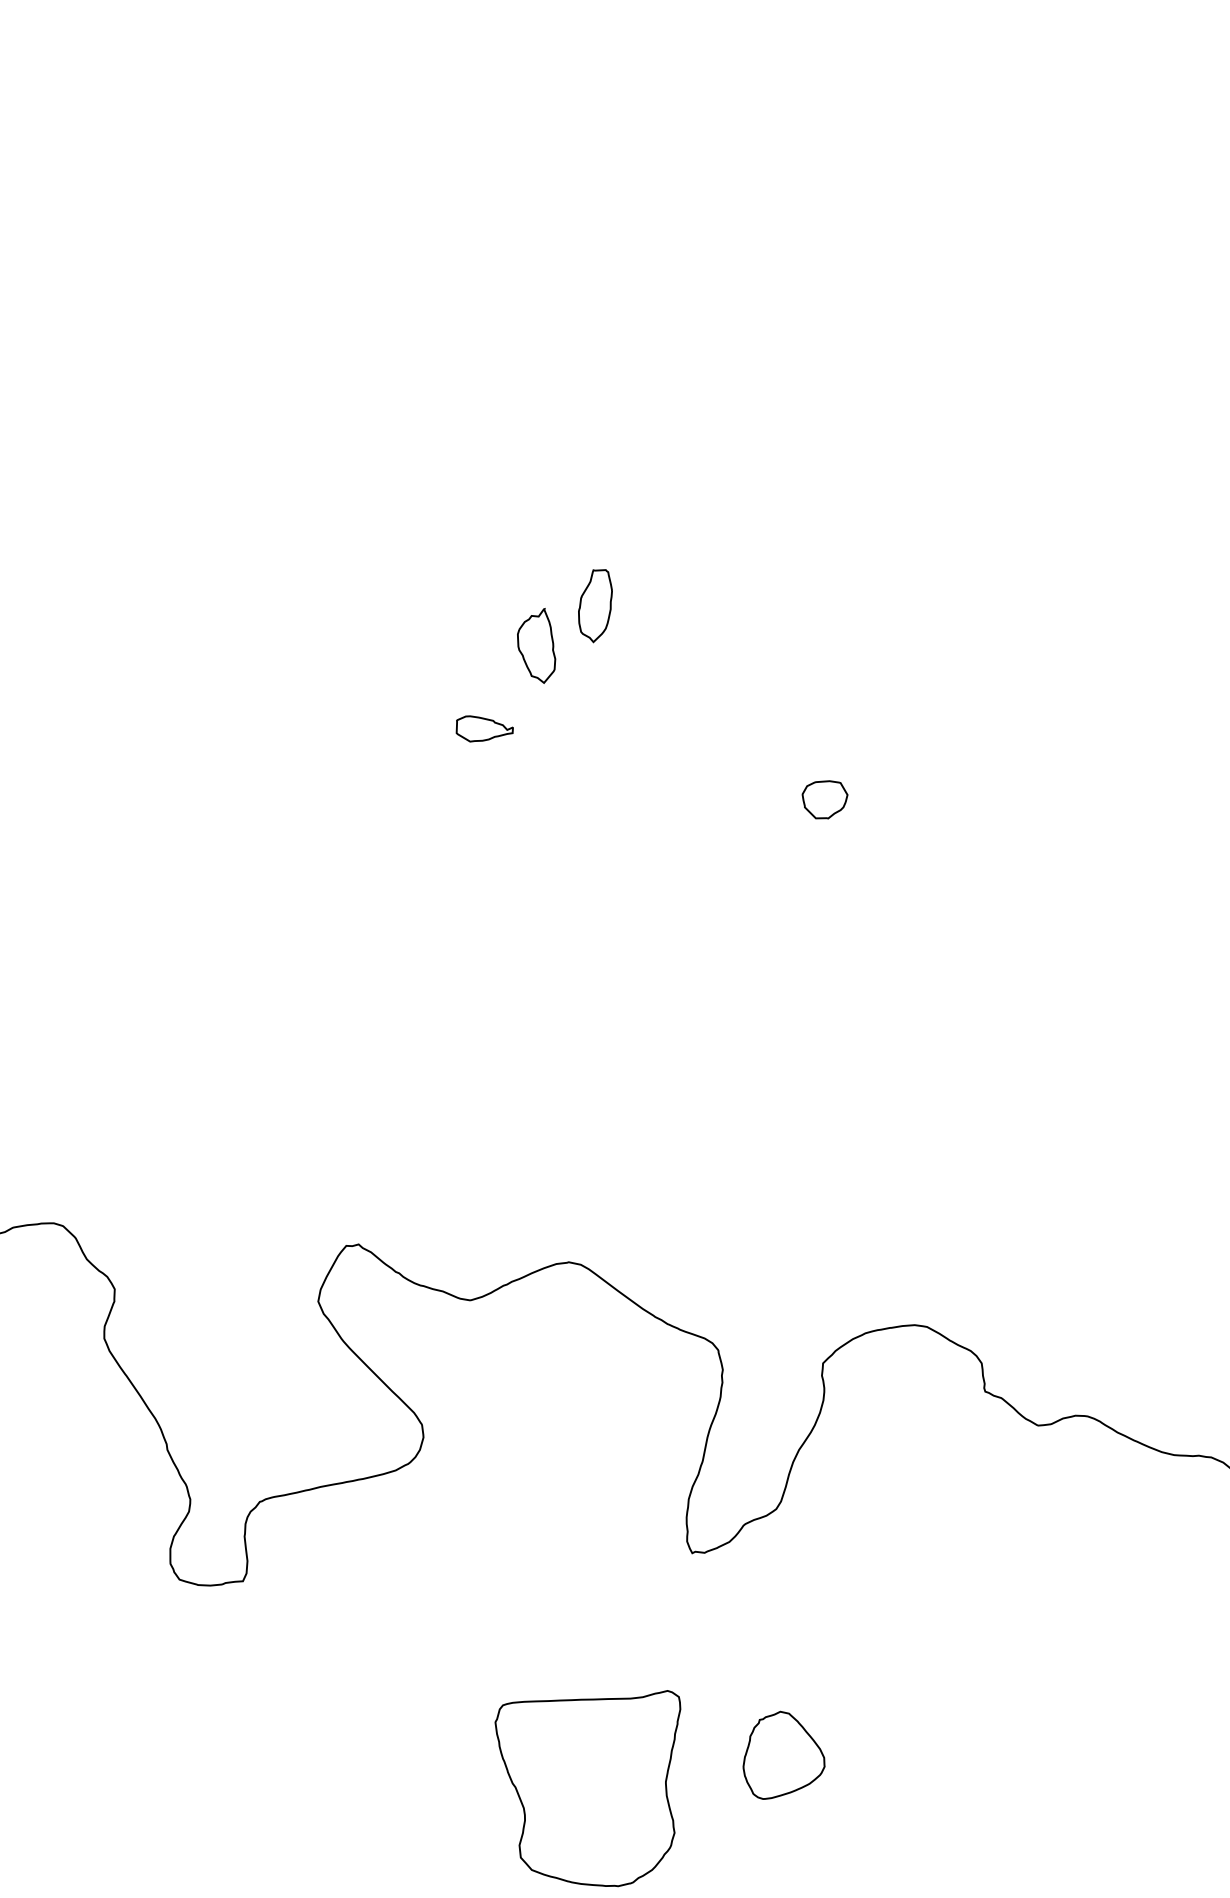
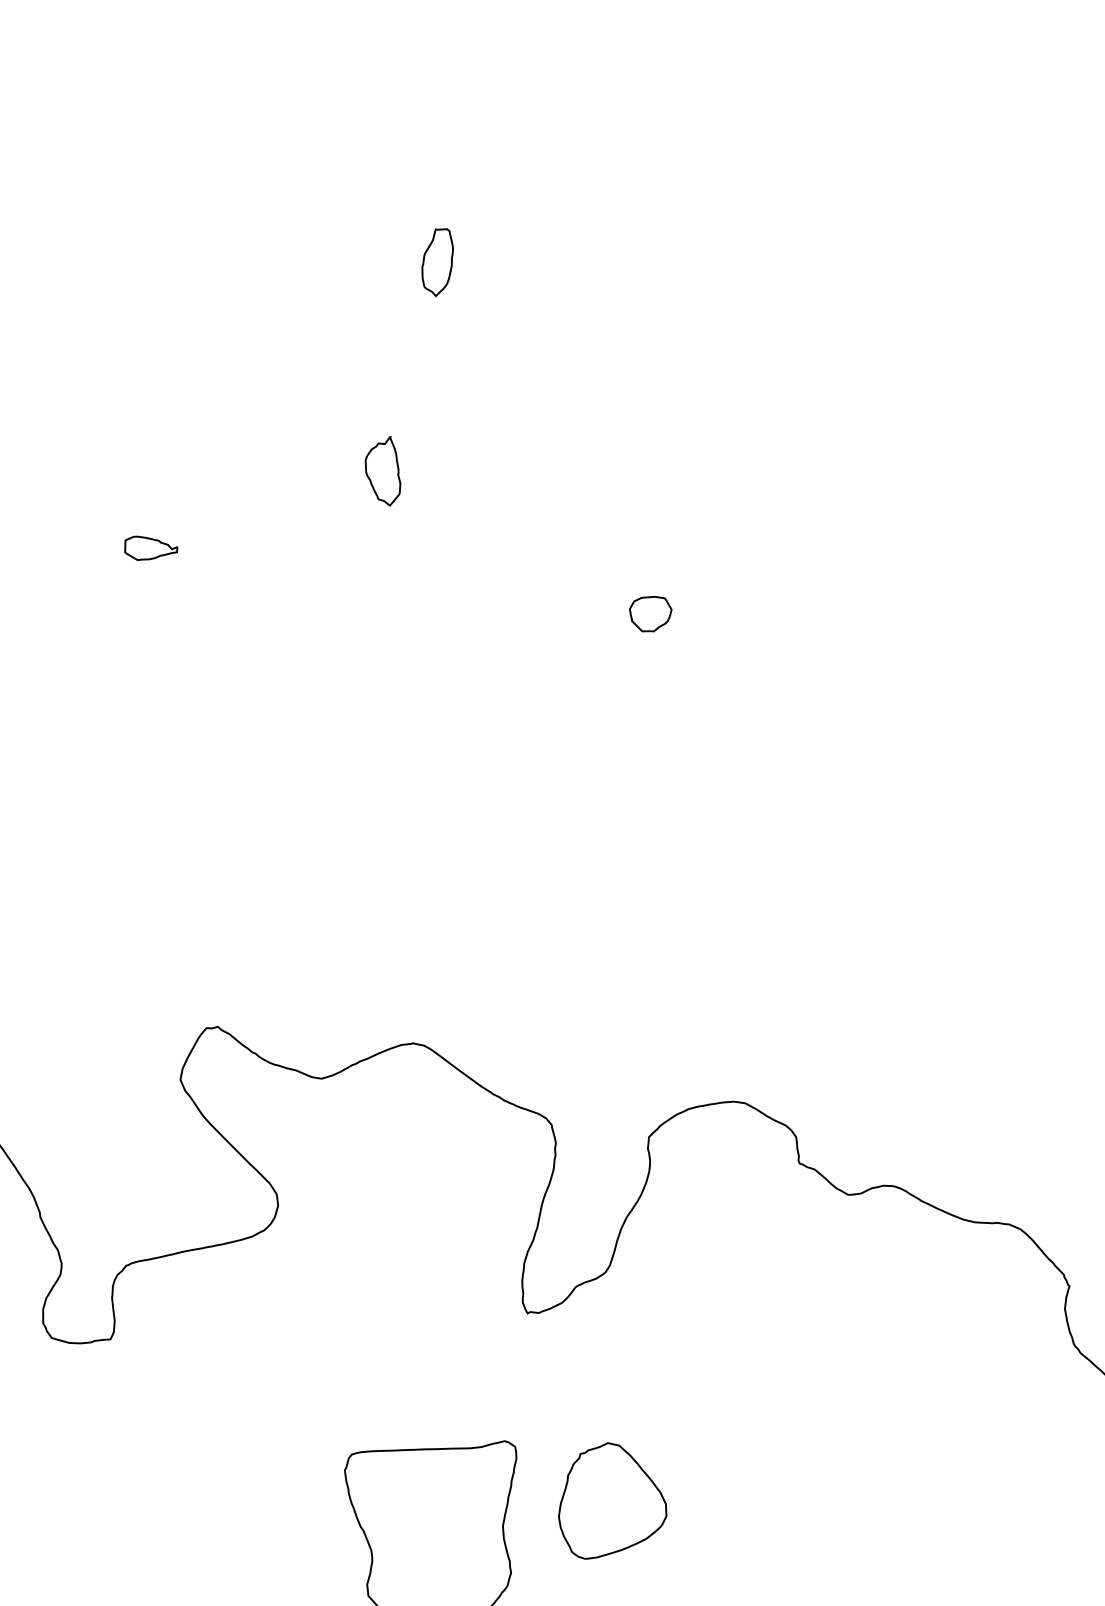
part: (595, 606) -> (437, 263), moved
part: (484, 728) -> (150, 547), moved
part: (783, 1755) -> (612, 1501), size x1.43

